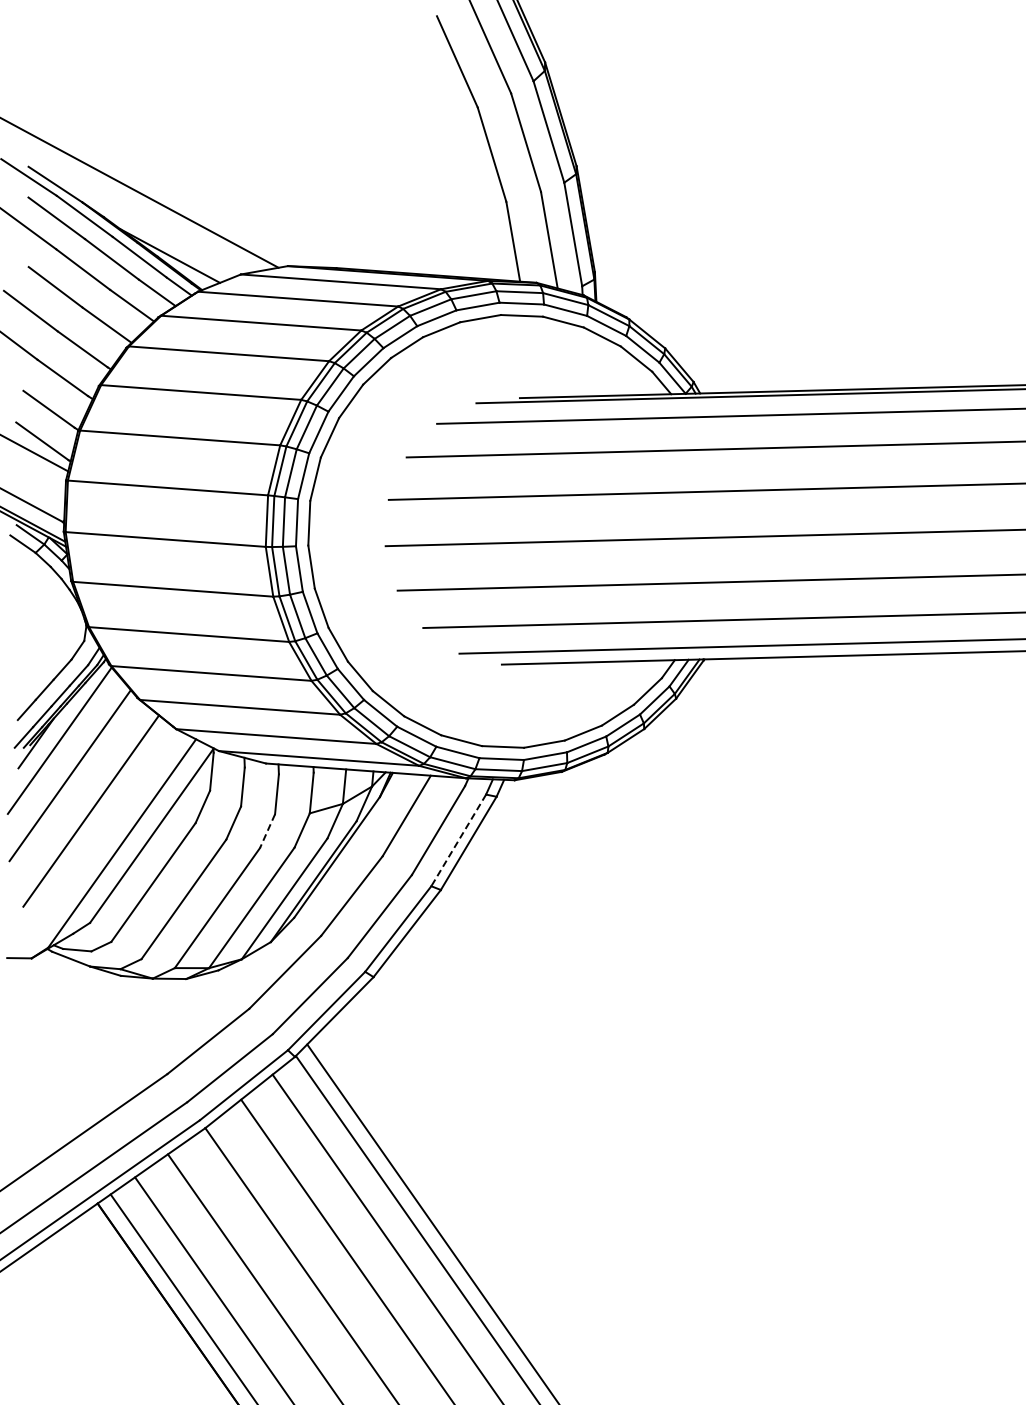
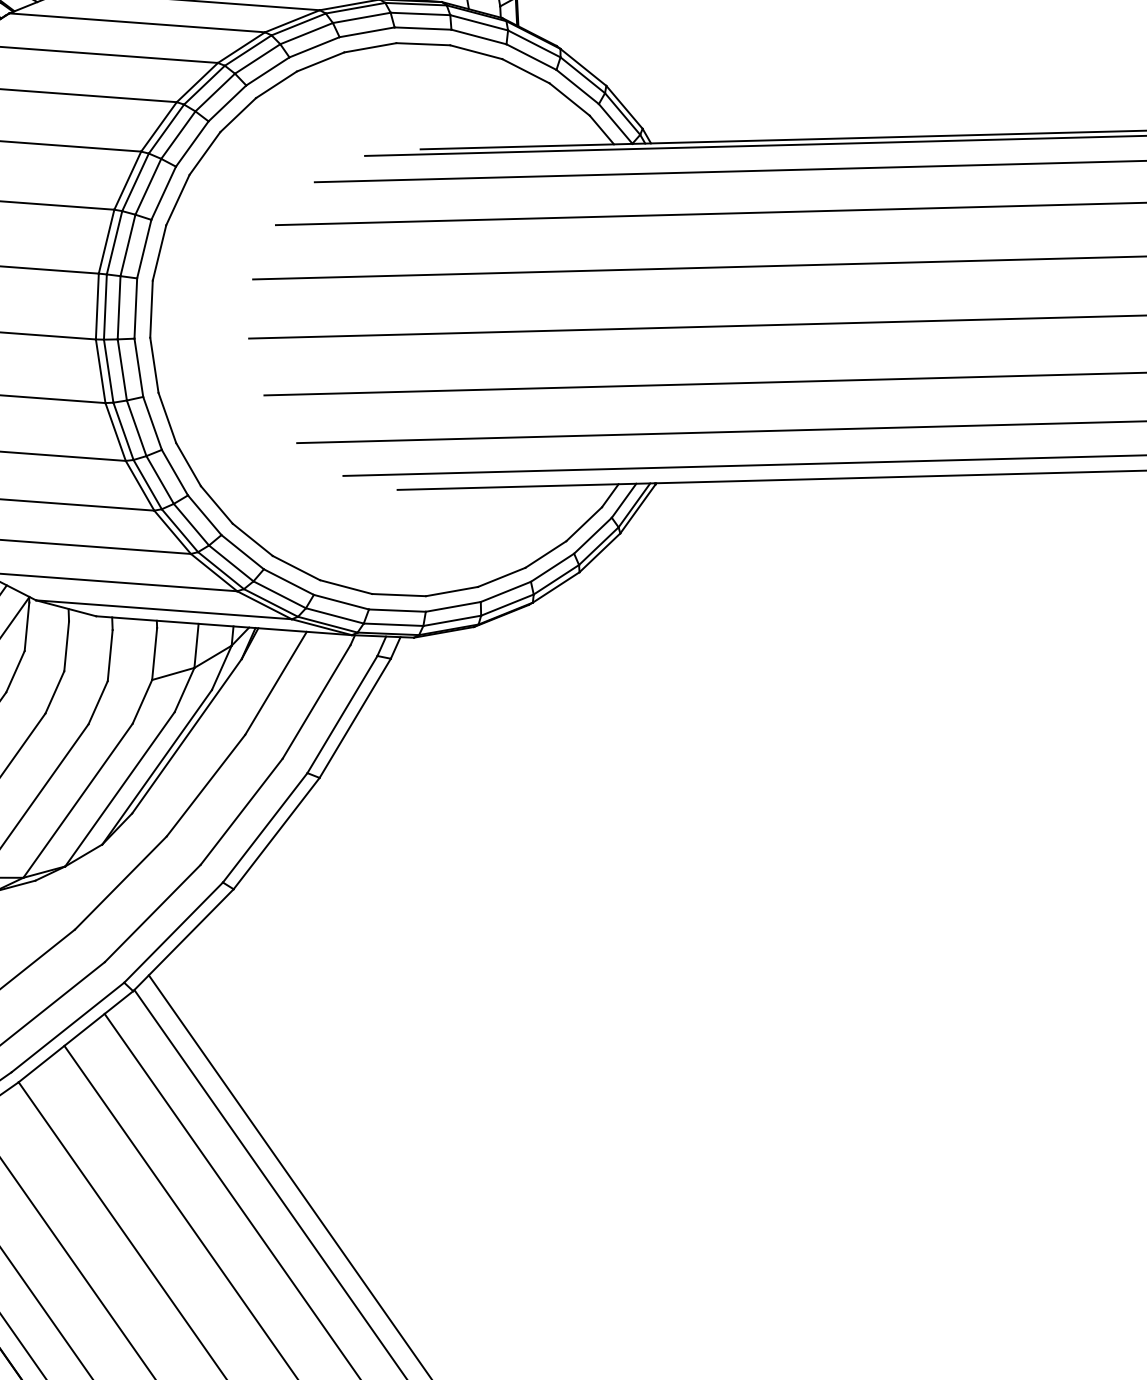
line: (267, 831) -> (98, 703), dashed -> solid
line: (458, 840) -> (342, 714), dashed -> solid

